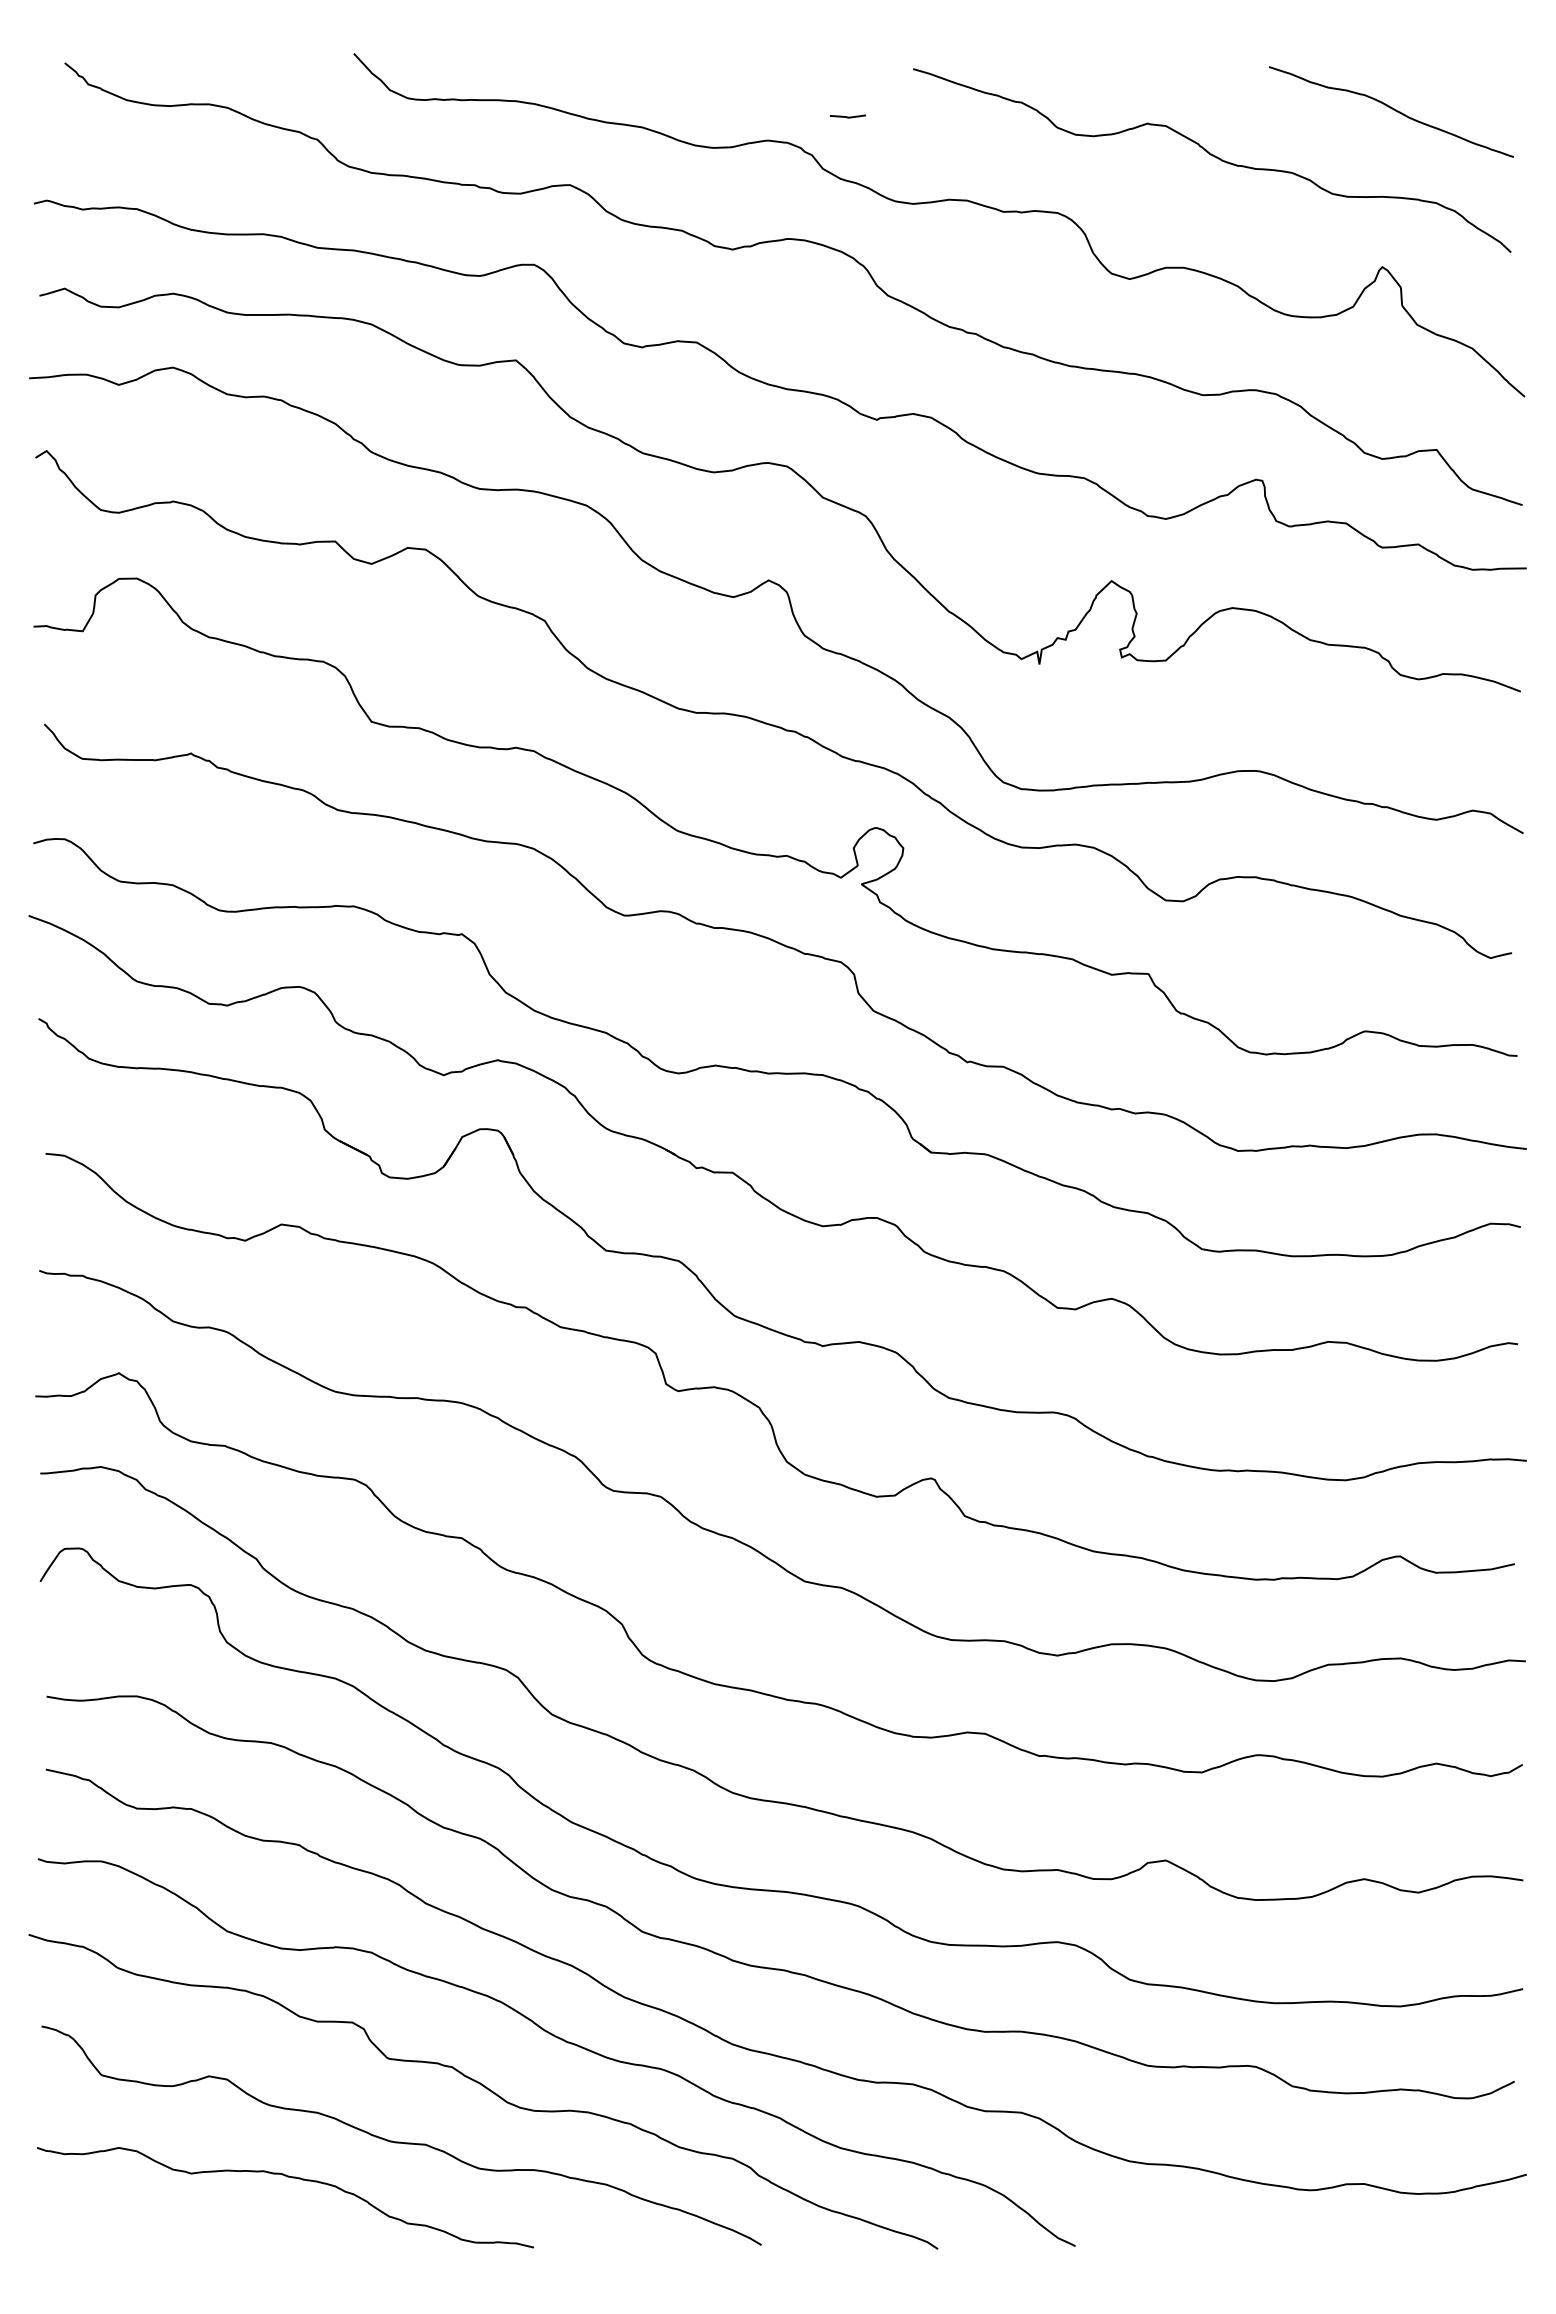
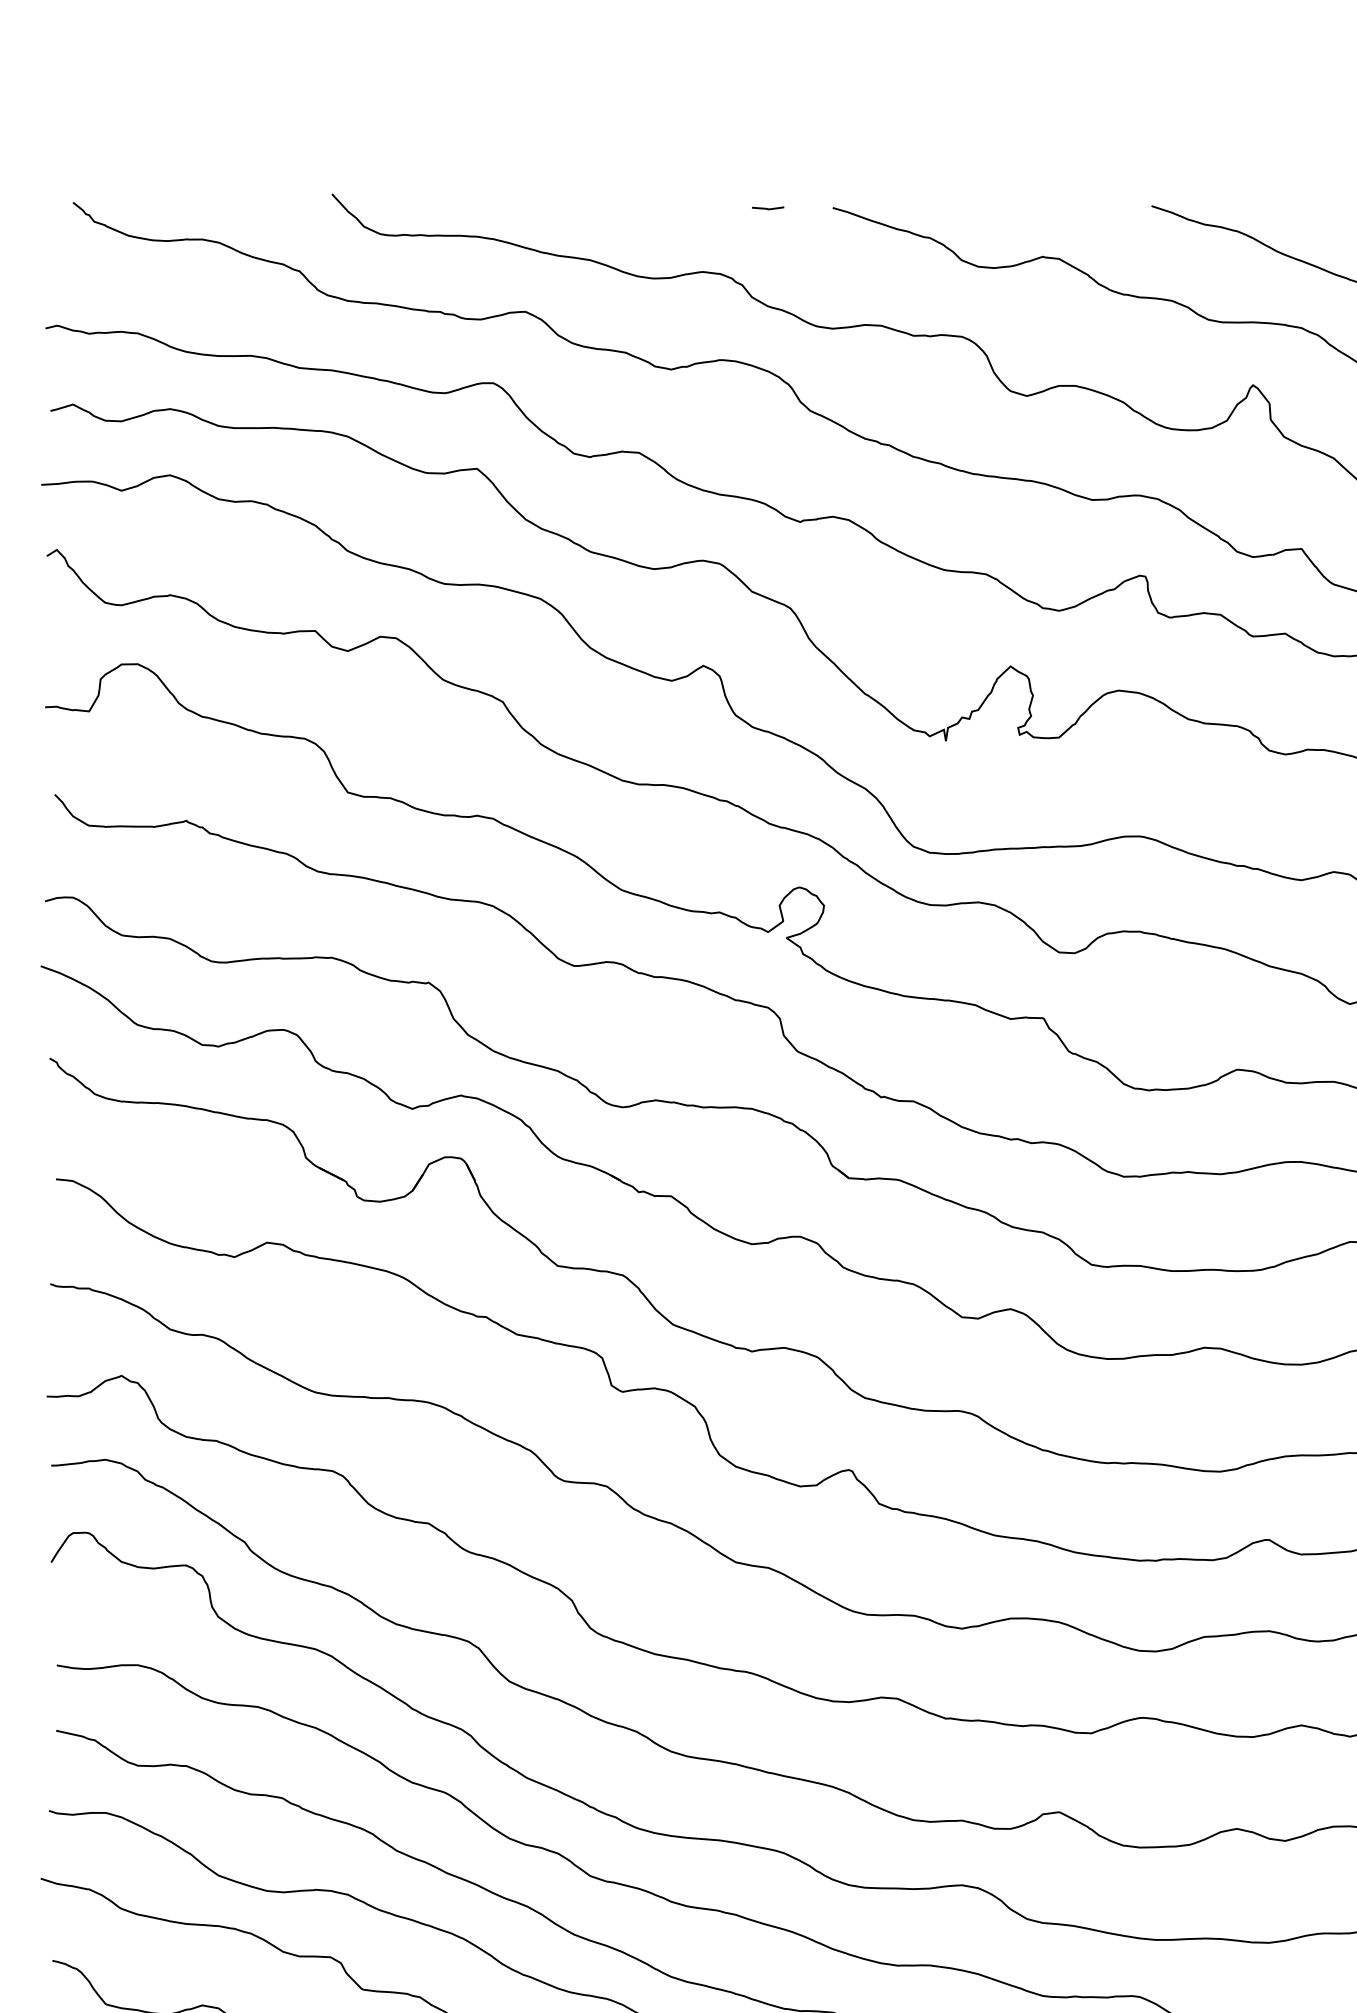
line: (847, 116) -> (767, 208), moved

